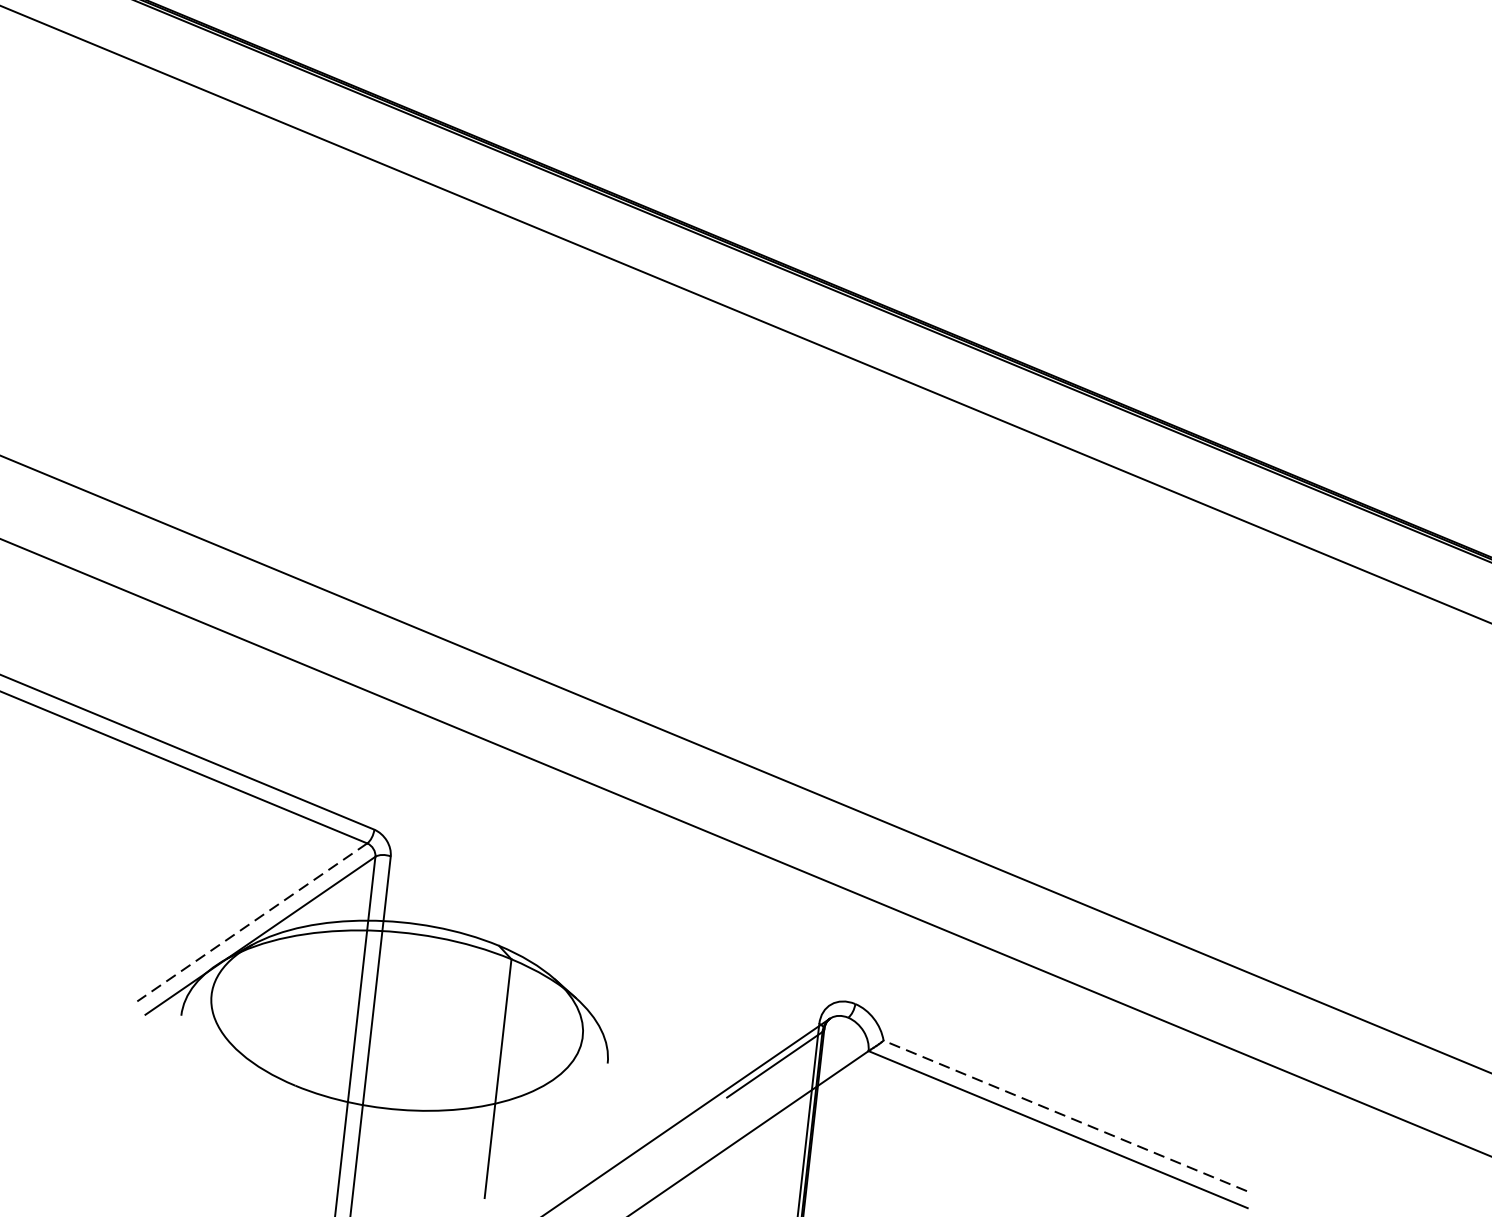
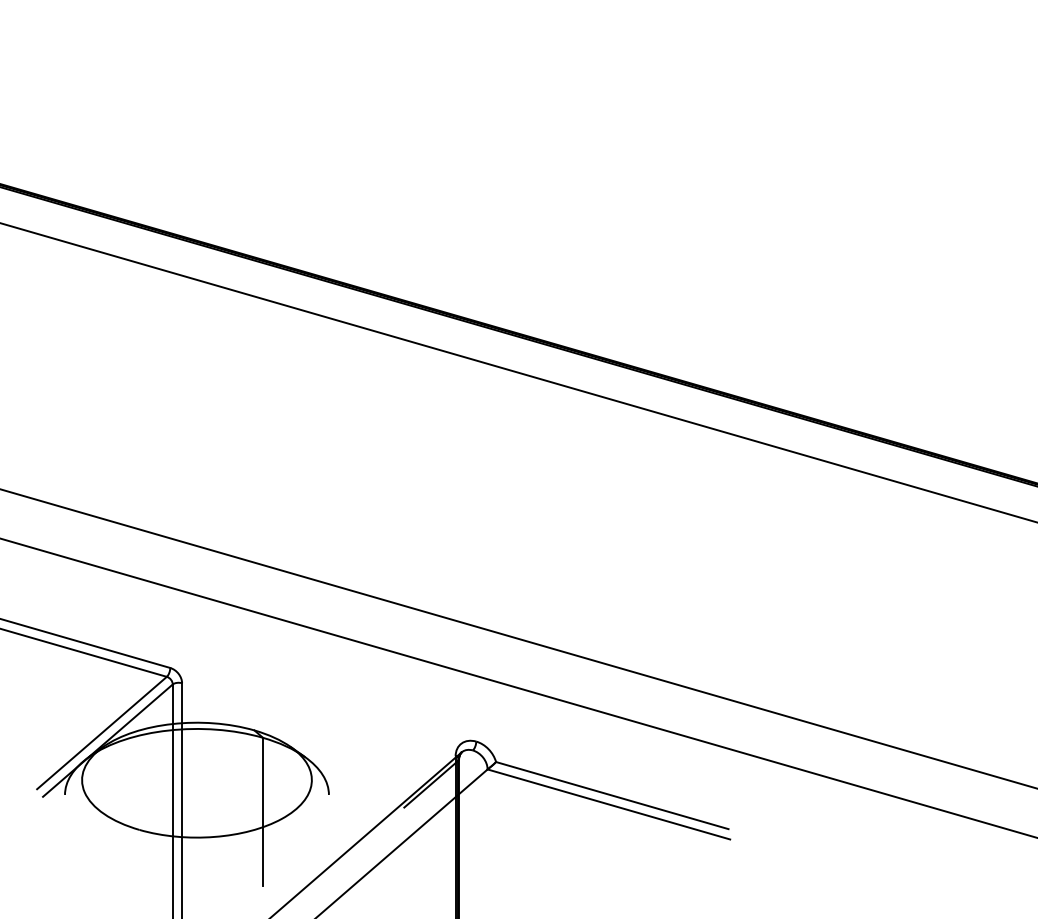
line: (253, 923) -> (102, 733), dashed -> solid
line: (1065, 1115) -> (612, 795), dashed -> solid

